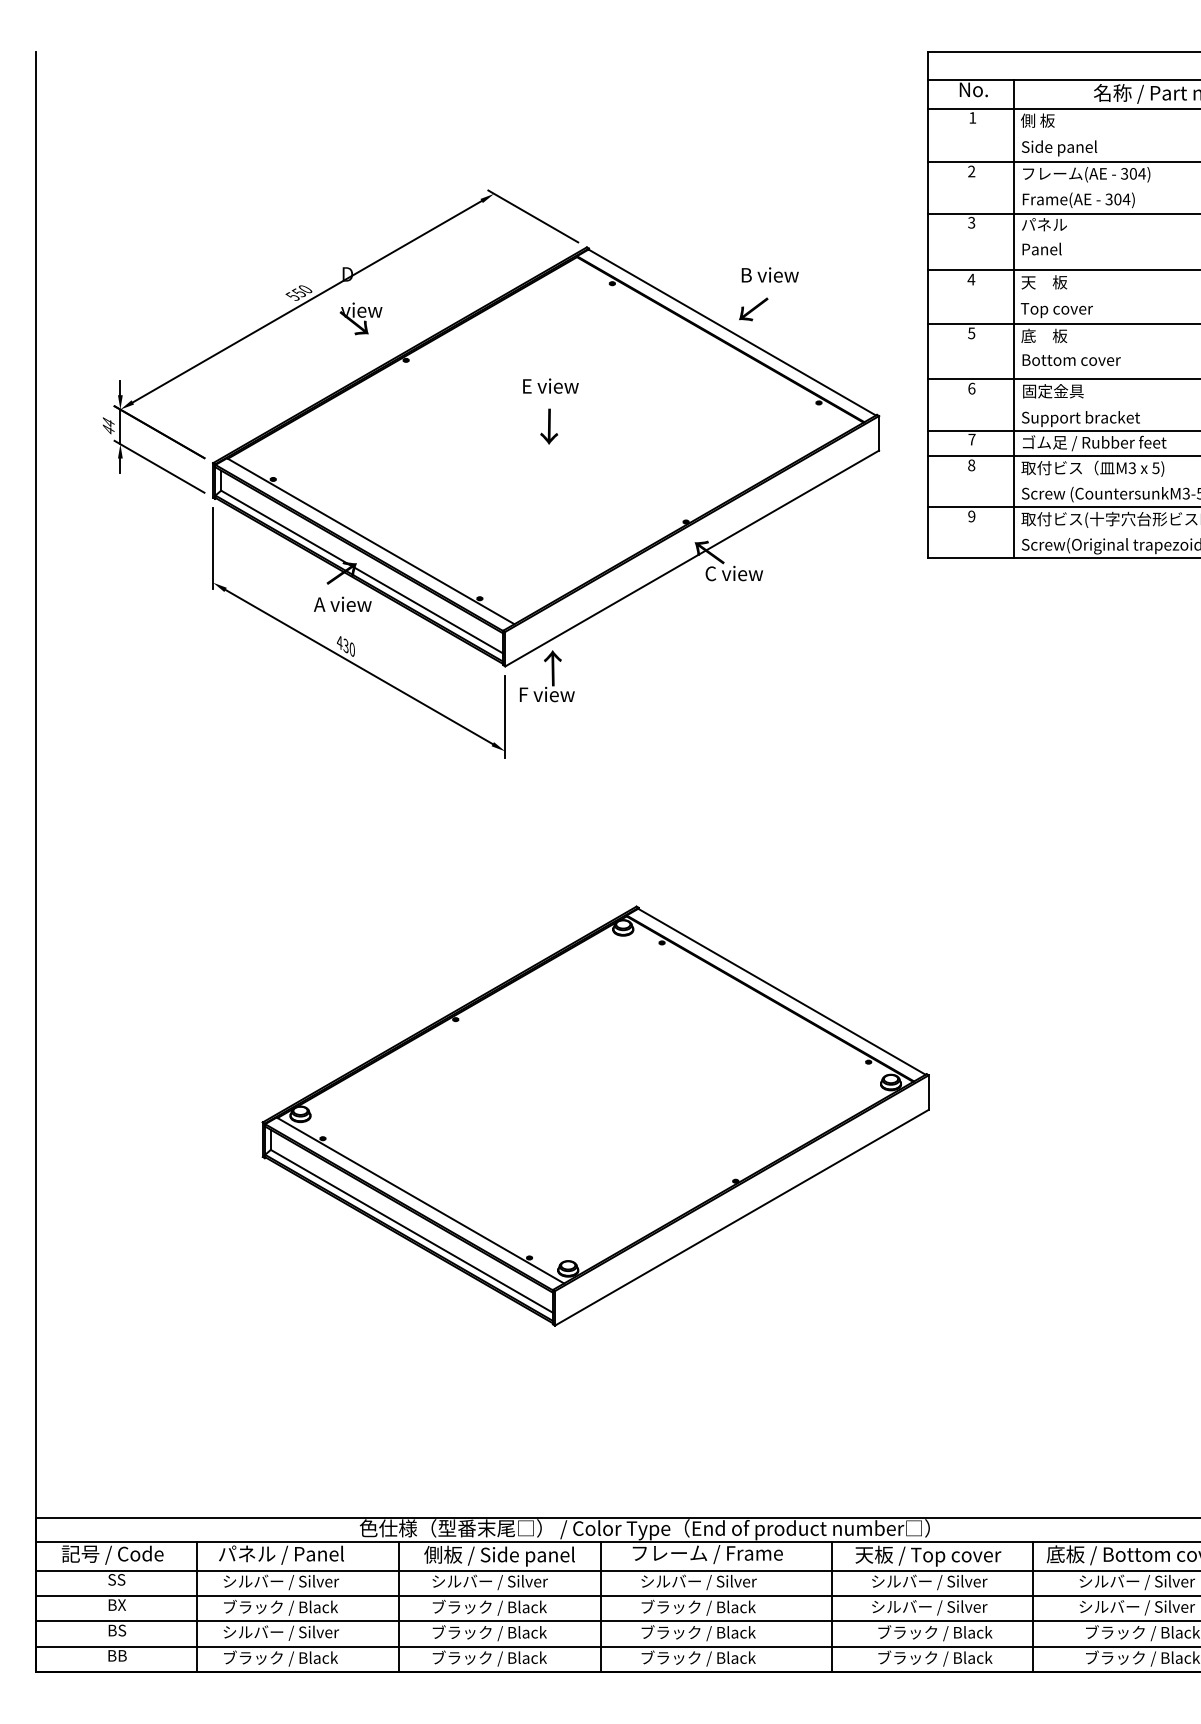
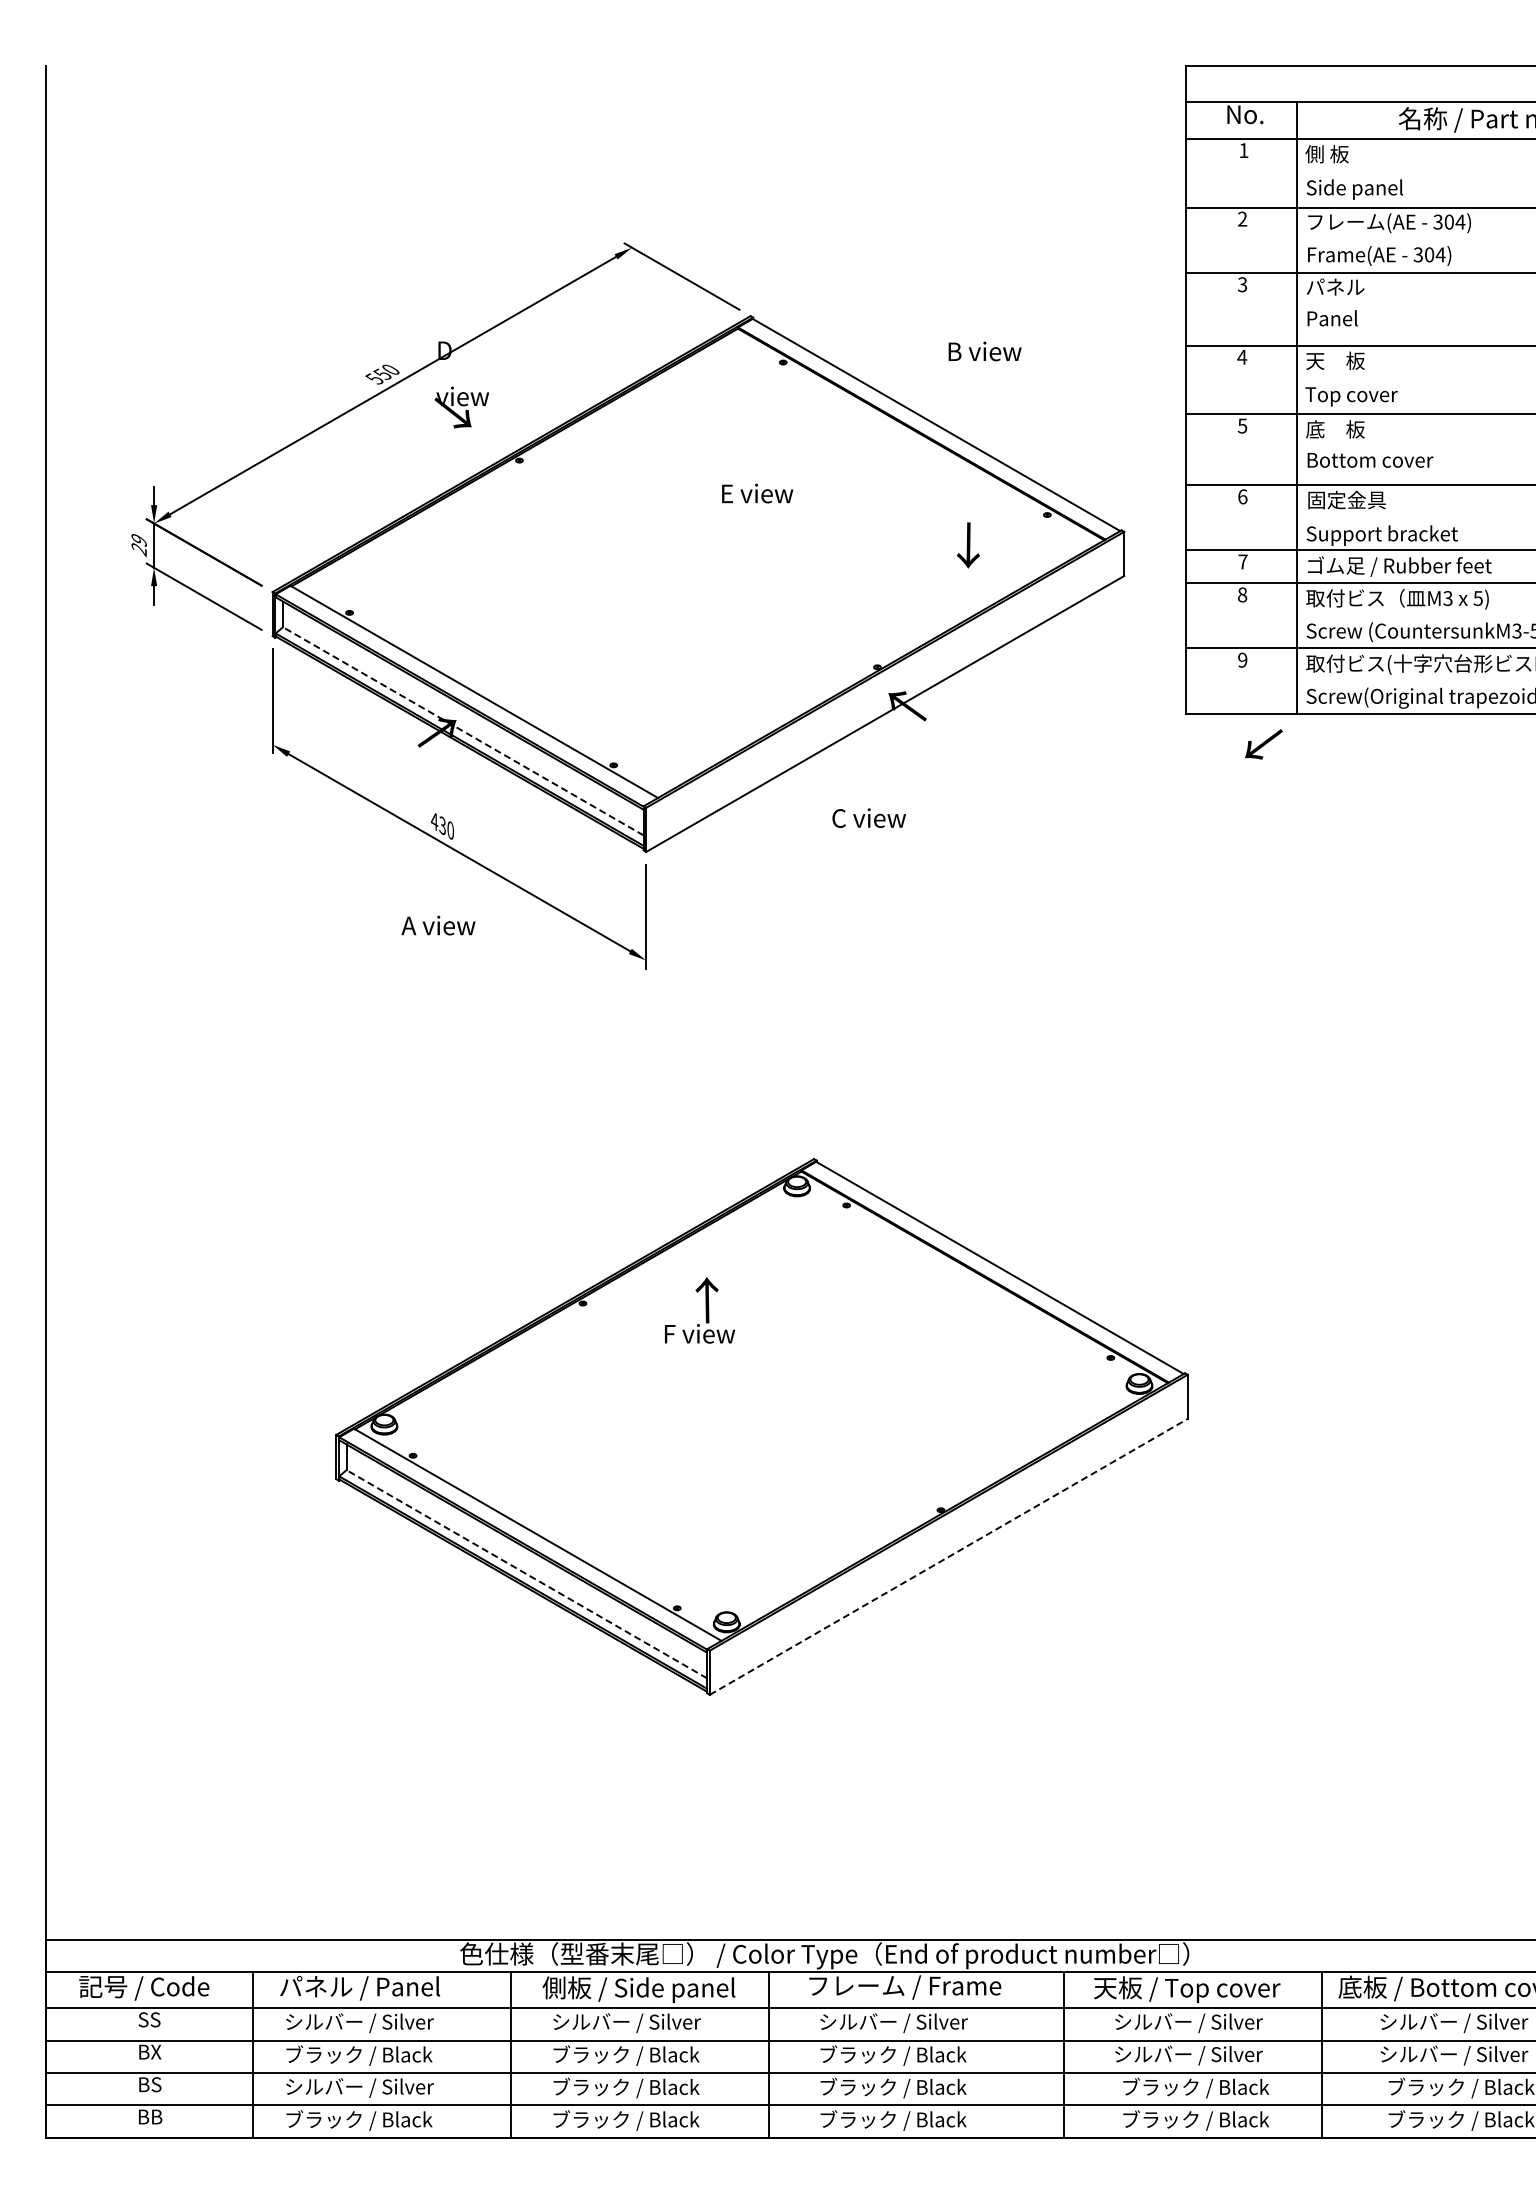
text: (753, 309) -> (1263, 744), moved
text: (550, 386) -> (757, 493), moved
text: (108, 426) -> (138, 545), 44 -> 29
text: (549, 426) -> (968, 545), moved
line: (361, 572) -> (462, 731), solid -> dashed
text: (733, 573) -> (868, 817), moved
text: (342, 604) -> (438, 925), moved
text: (547, 676) -> (700, 1310), moved
line: (741, 1217) -> (948, 1556), solid -> dashed
line: (411, 1231) -> (526, 1574), solid -> dashed

